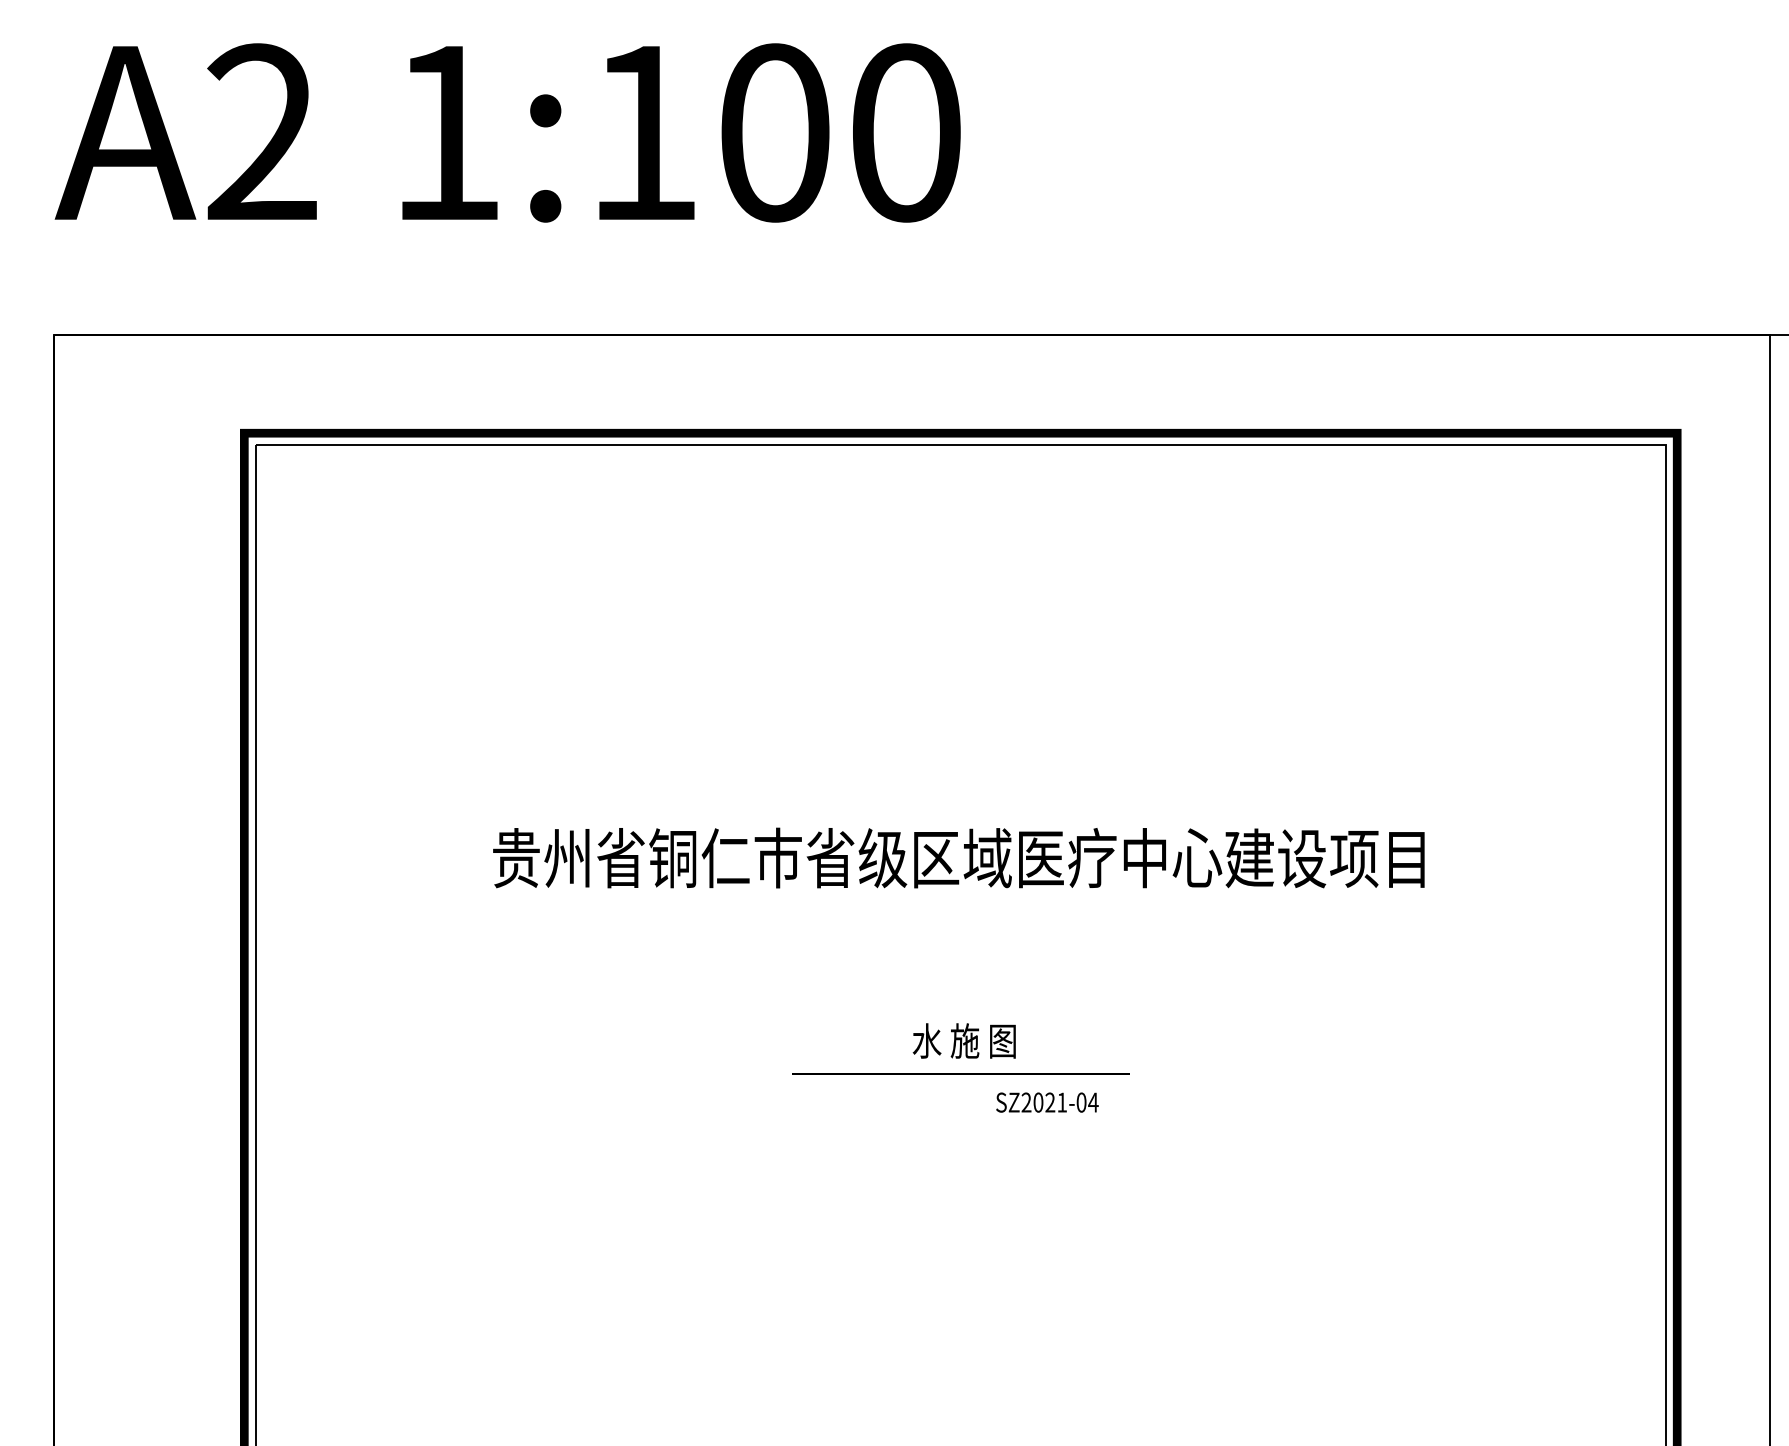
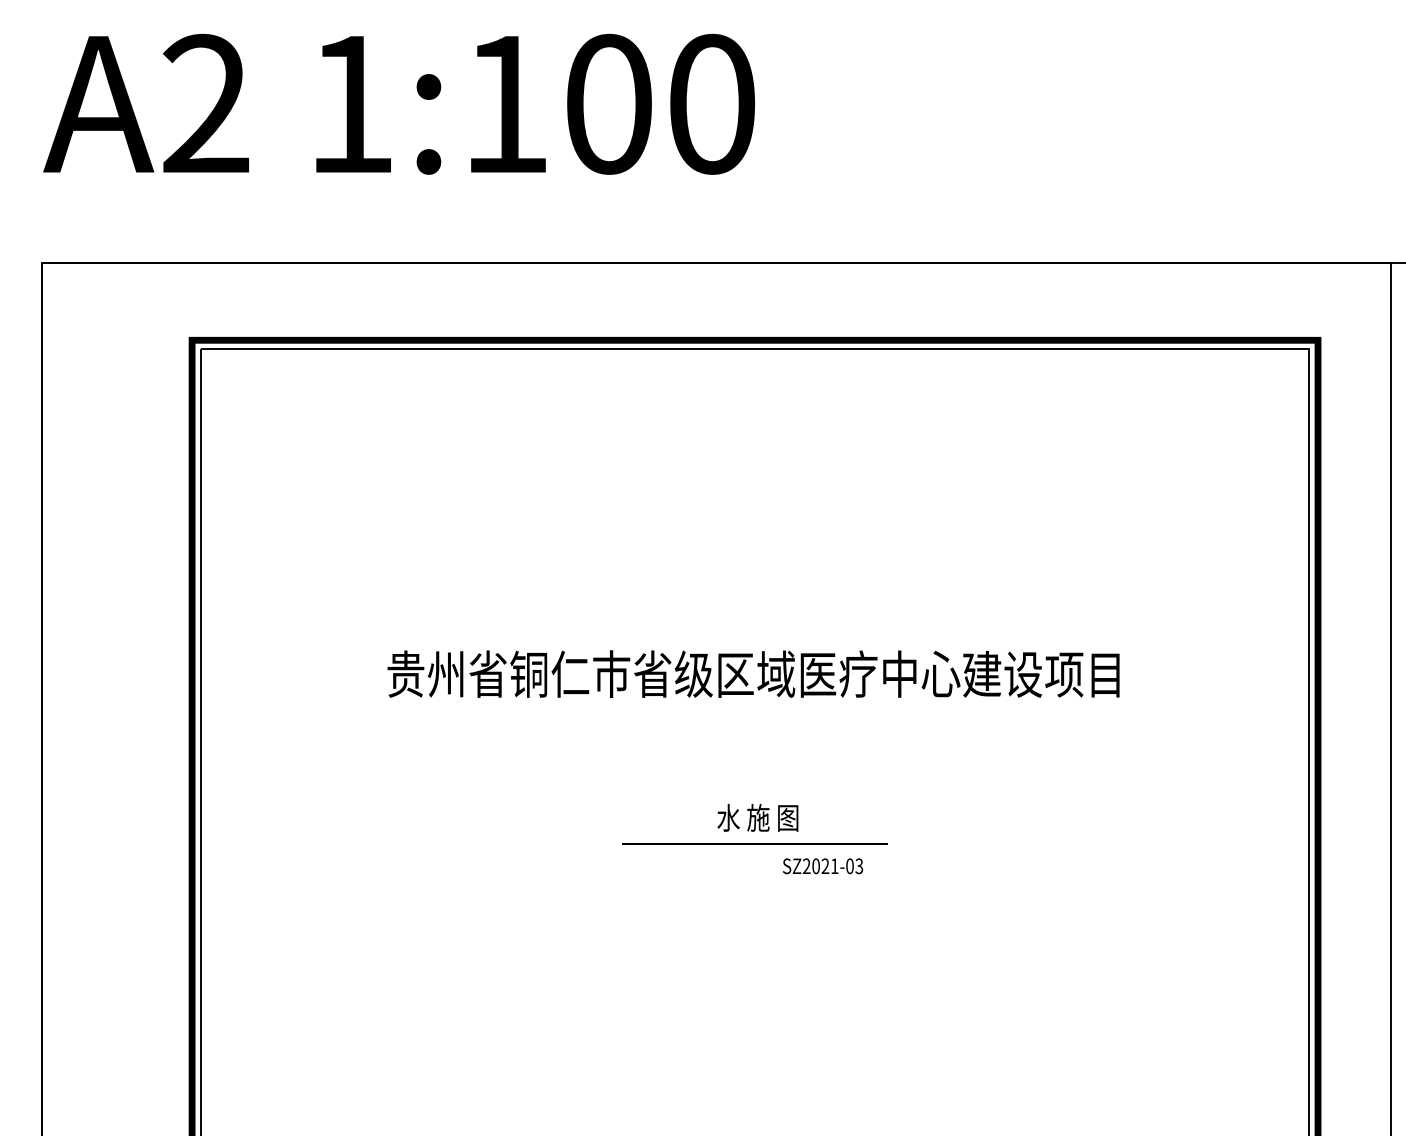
text: (1093, 1102) -> (859, 866), SZ2021-04 -> SZ2021-03

